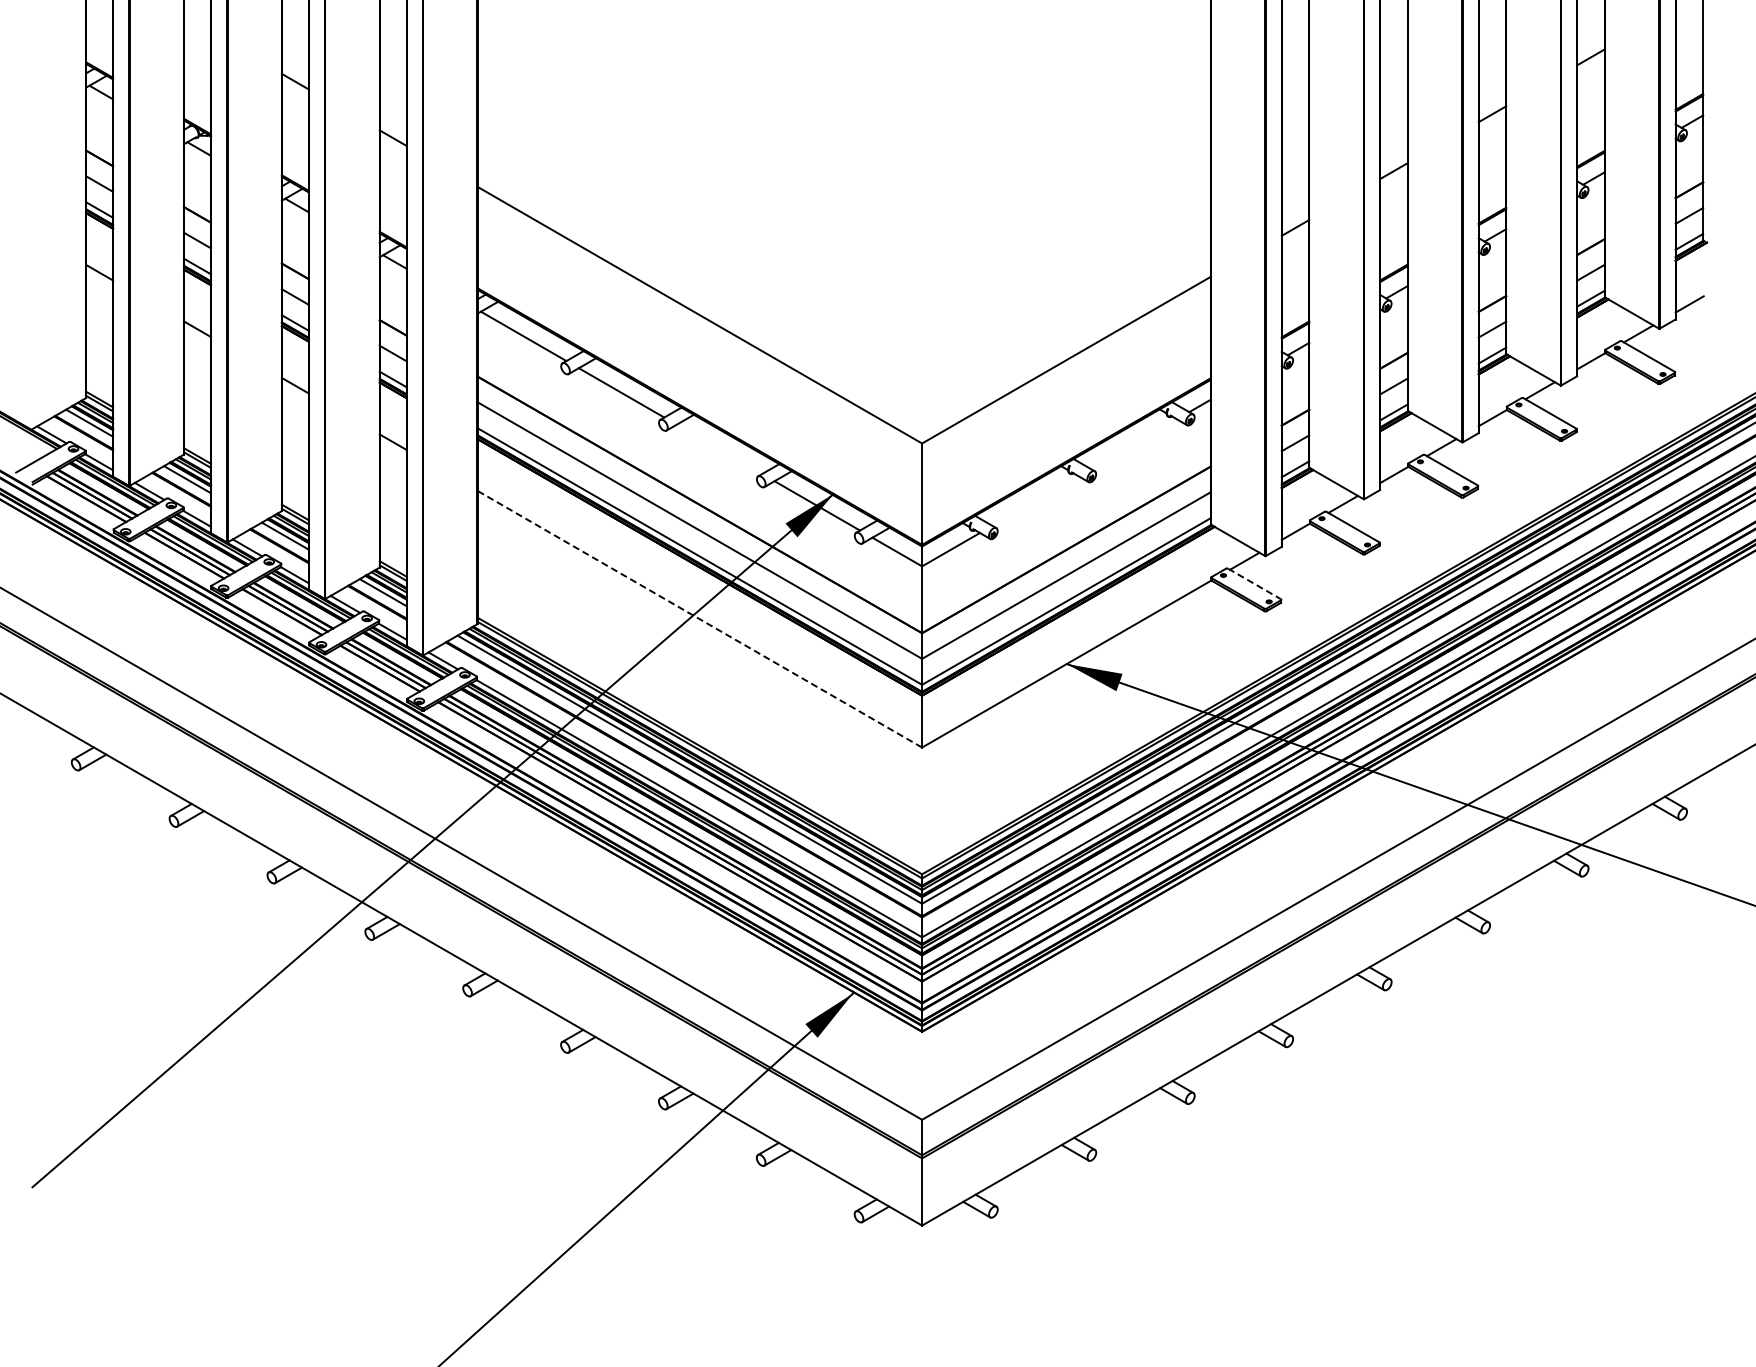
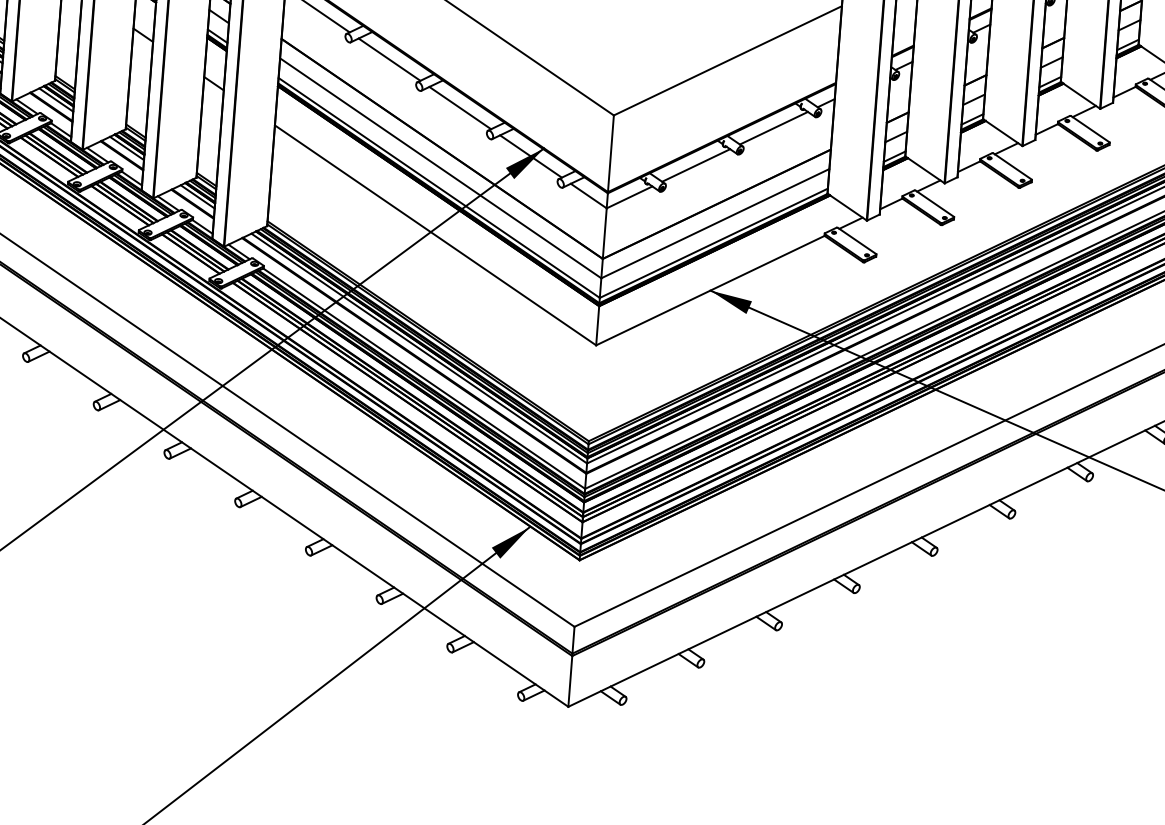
line: (1133, 443) -> (773, 127), added
line: (719, 449) -> (460, 108), added
line: (1035, 500) -> (696, 165), added
line: (1254, 584) -> (857, 241), dashed -> solid
line: (699, 619) -> (435, 235), dashed -> solid

